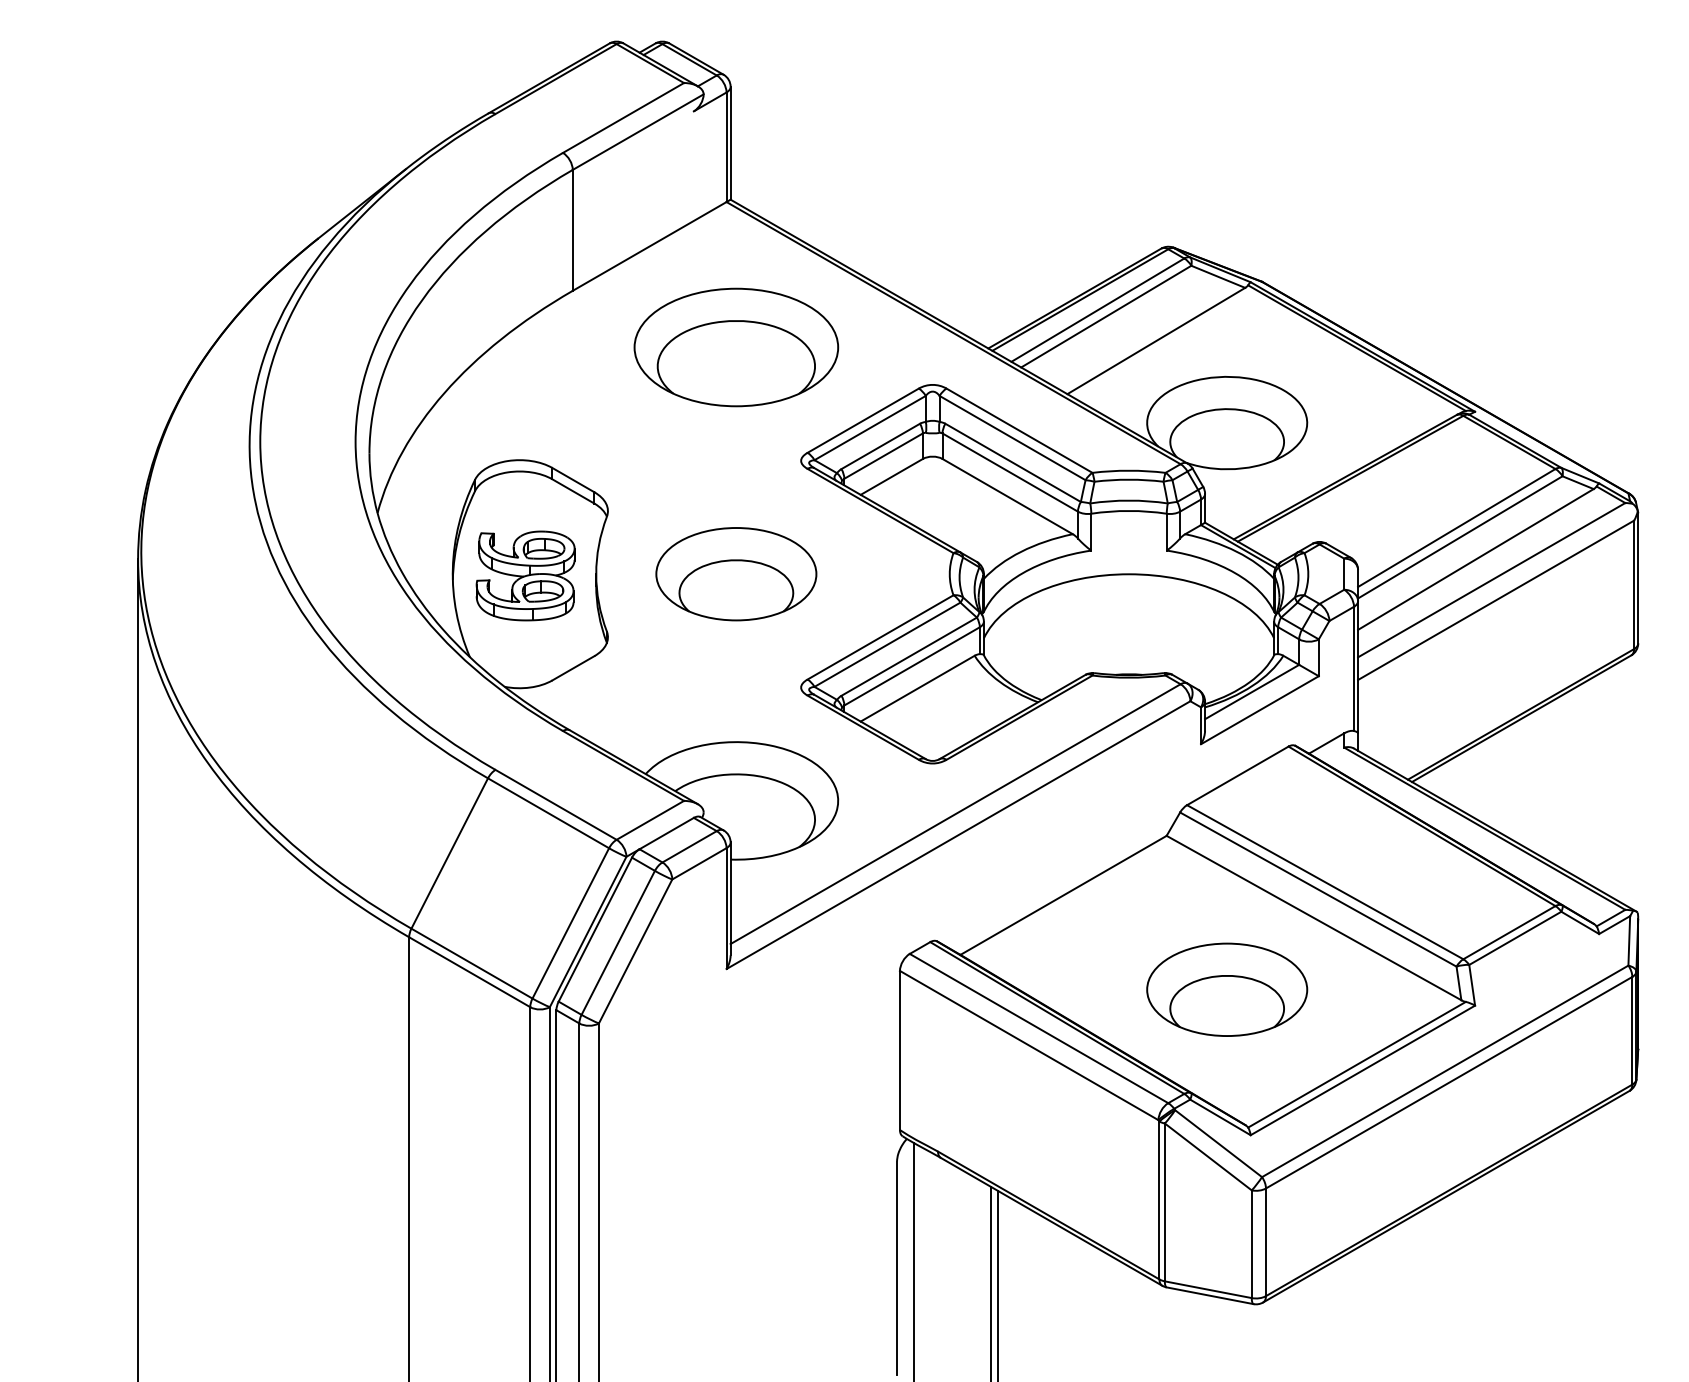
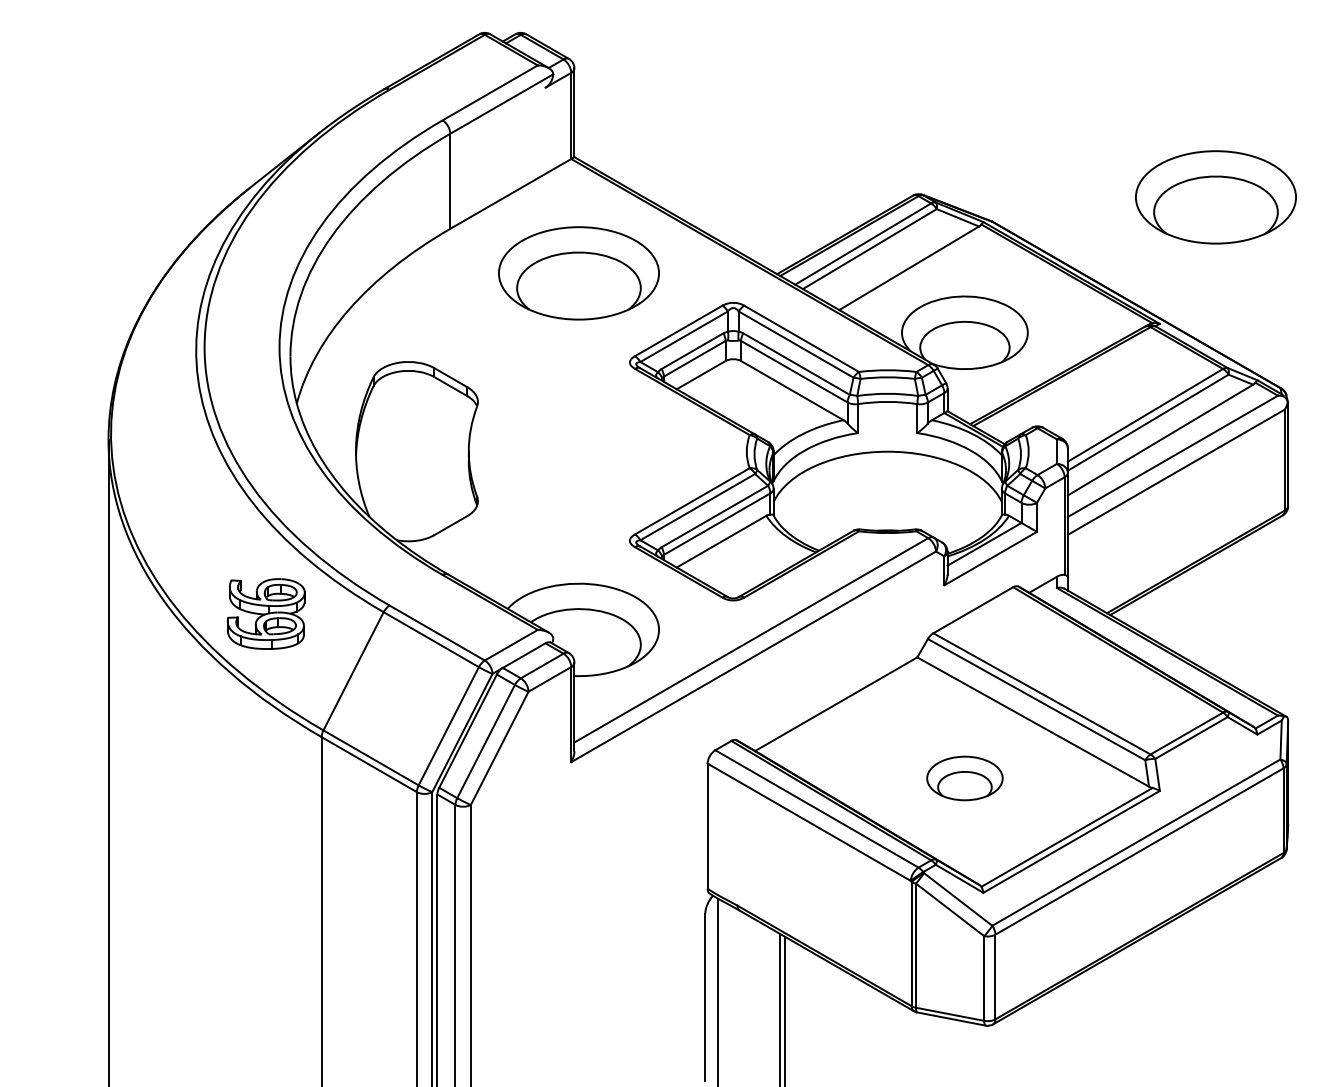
part: (1545, 250) -> (1215, 197), added
part: (735, 574) -> (578, 451), removed
part: (524, 575) -> (265, 613), moved
part: (1226, 989) -> (964, 778), size x0.6

